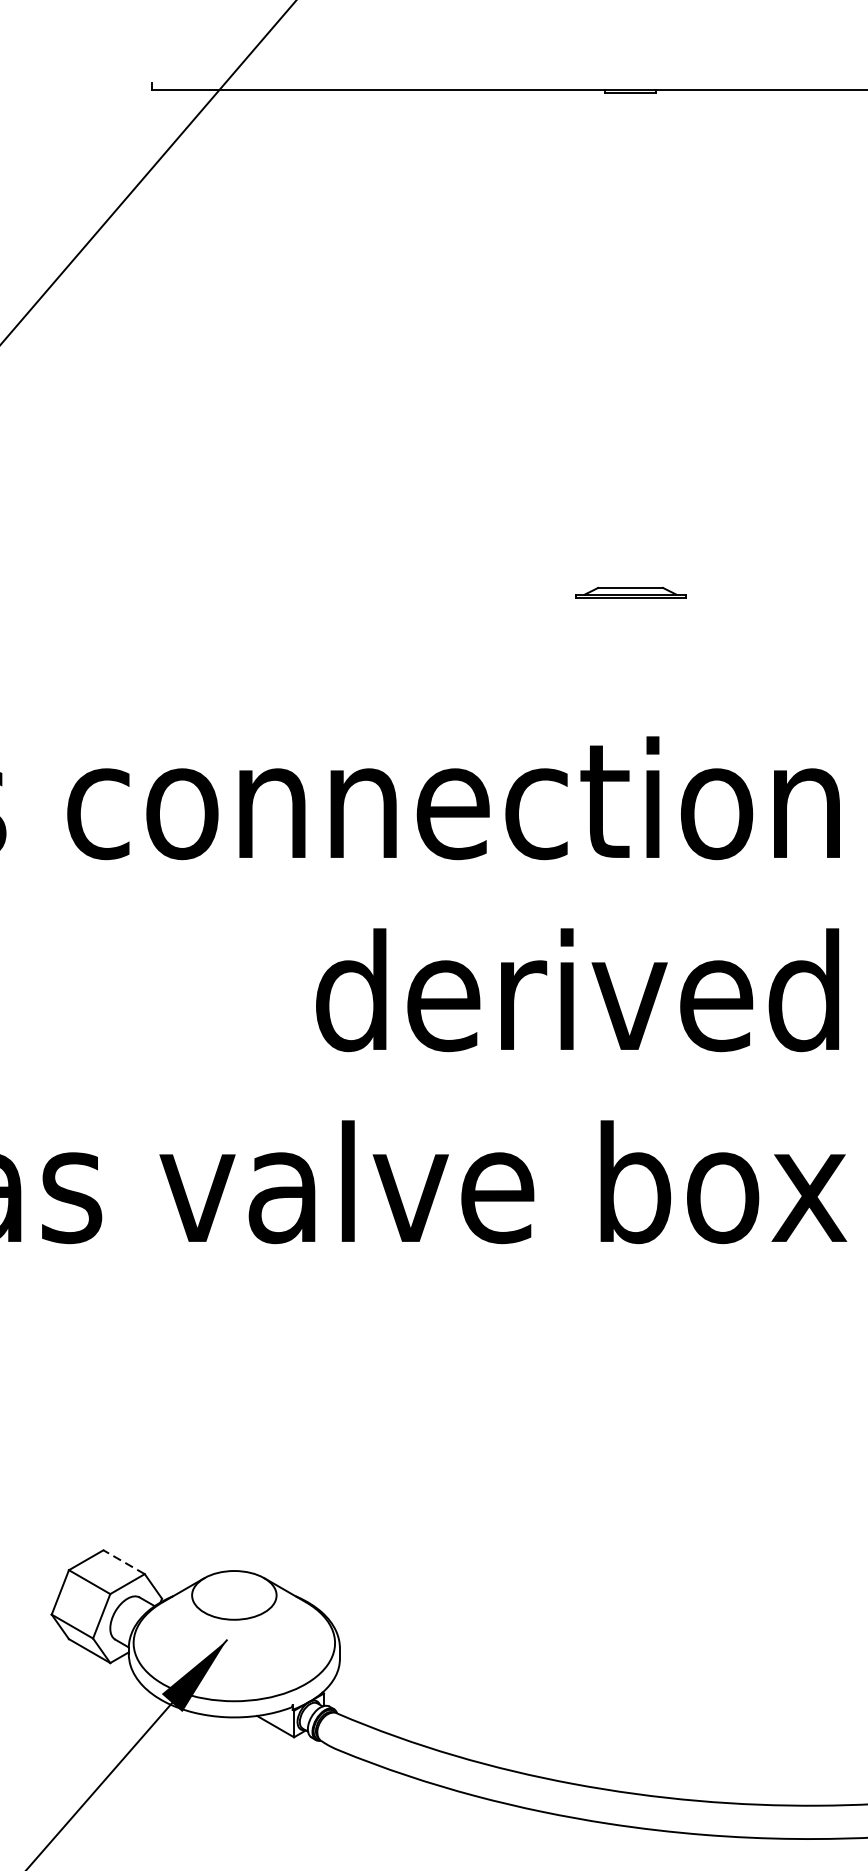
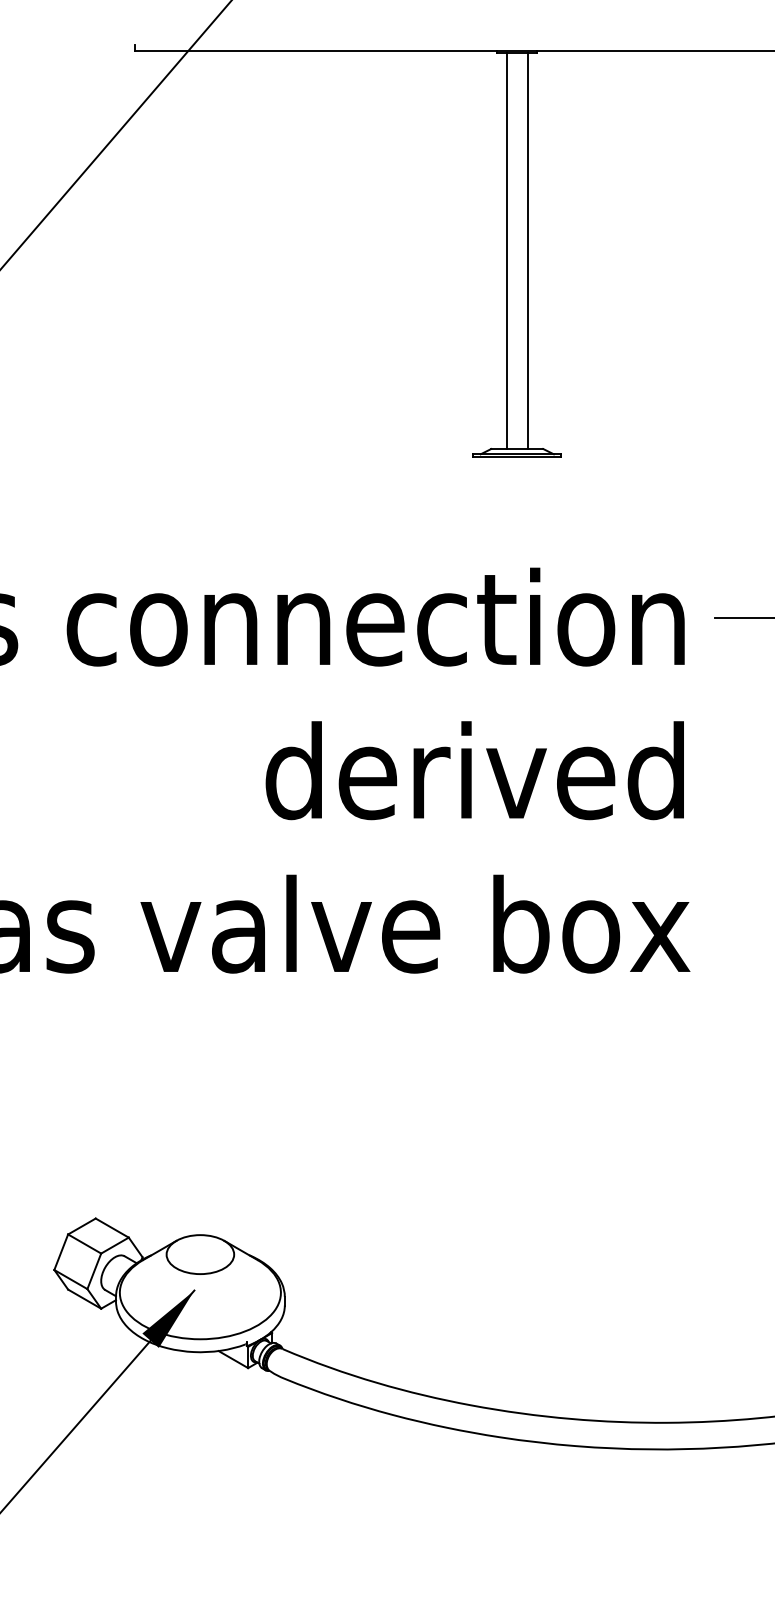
line: (617, 339) -> (506, 250), added
line: (643, 339) -> (527, 250), added
line: (123, 1561) -> (111, 1227), dashed -> solid

